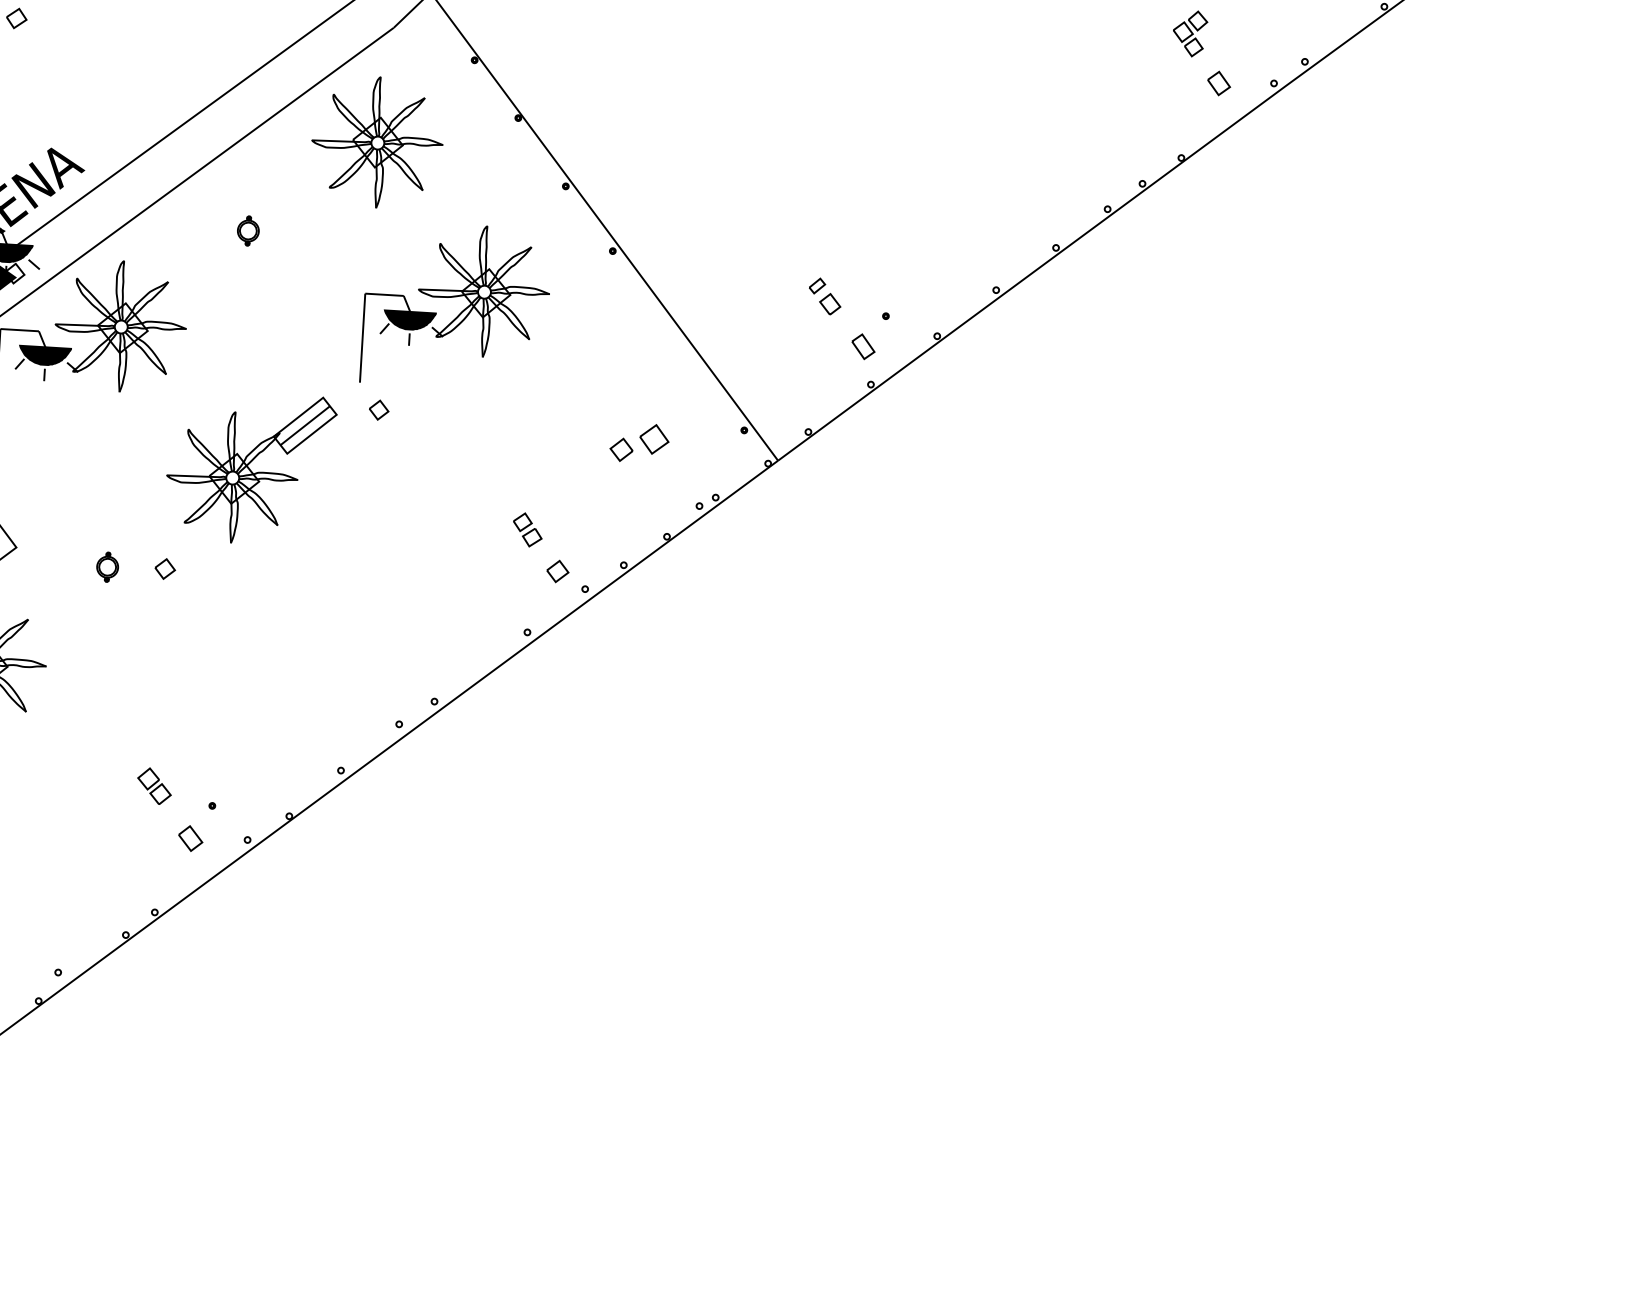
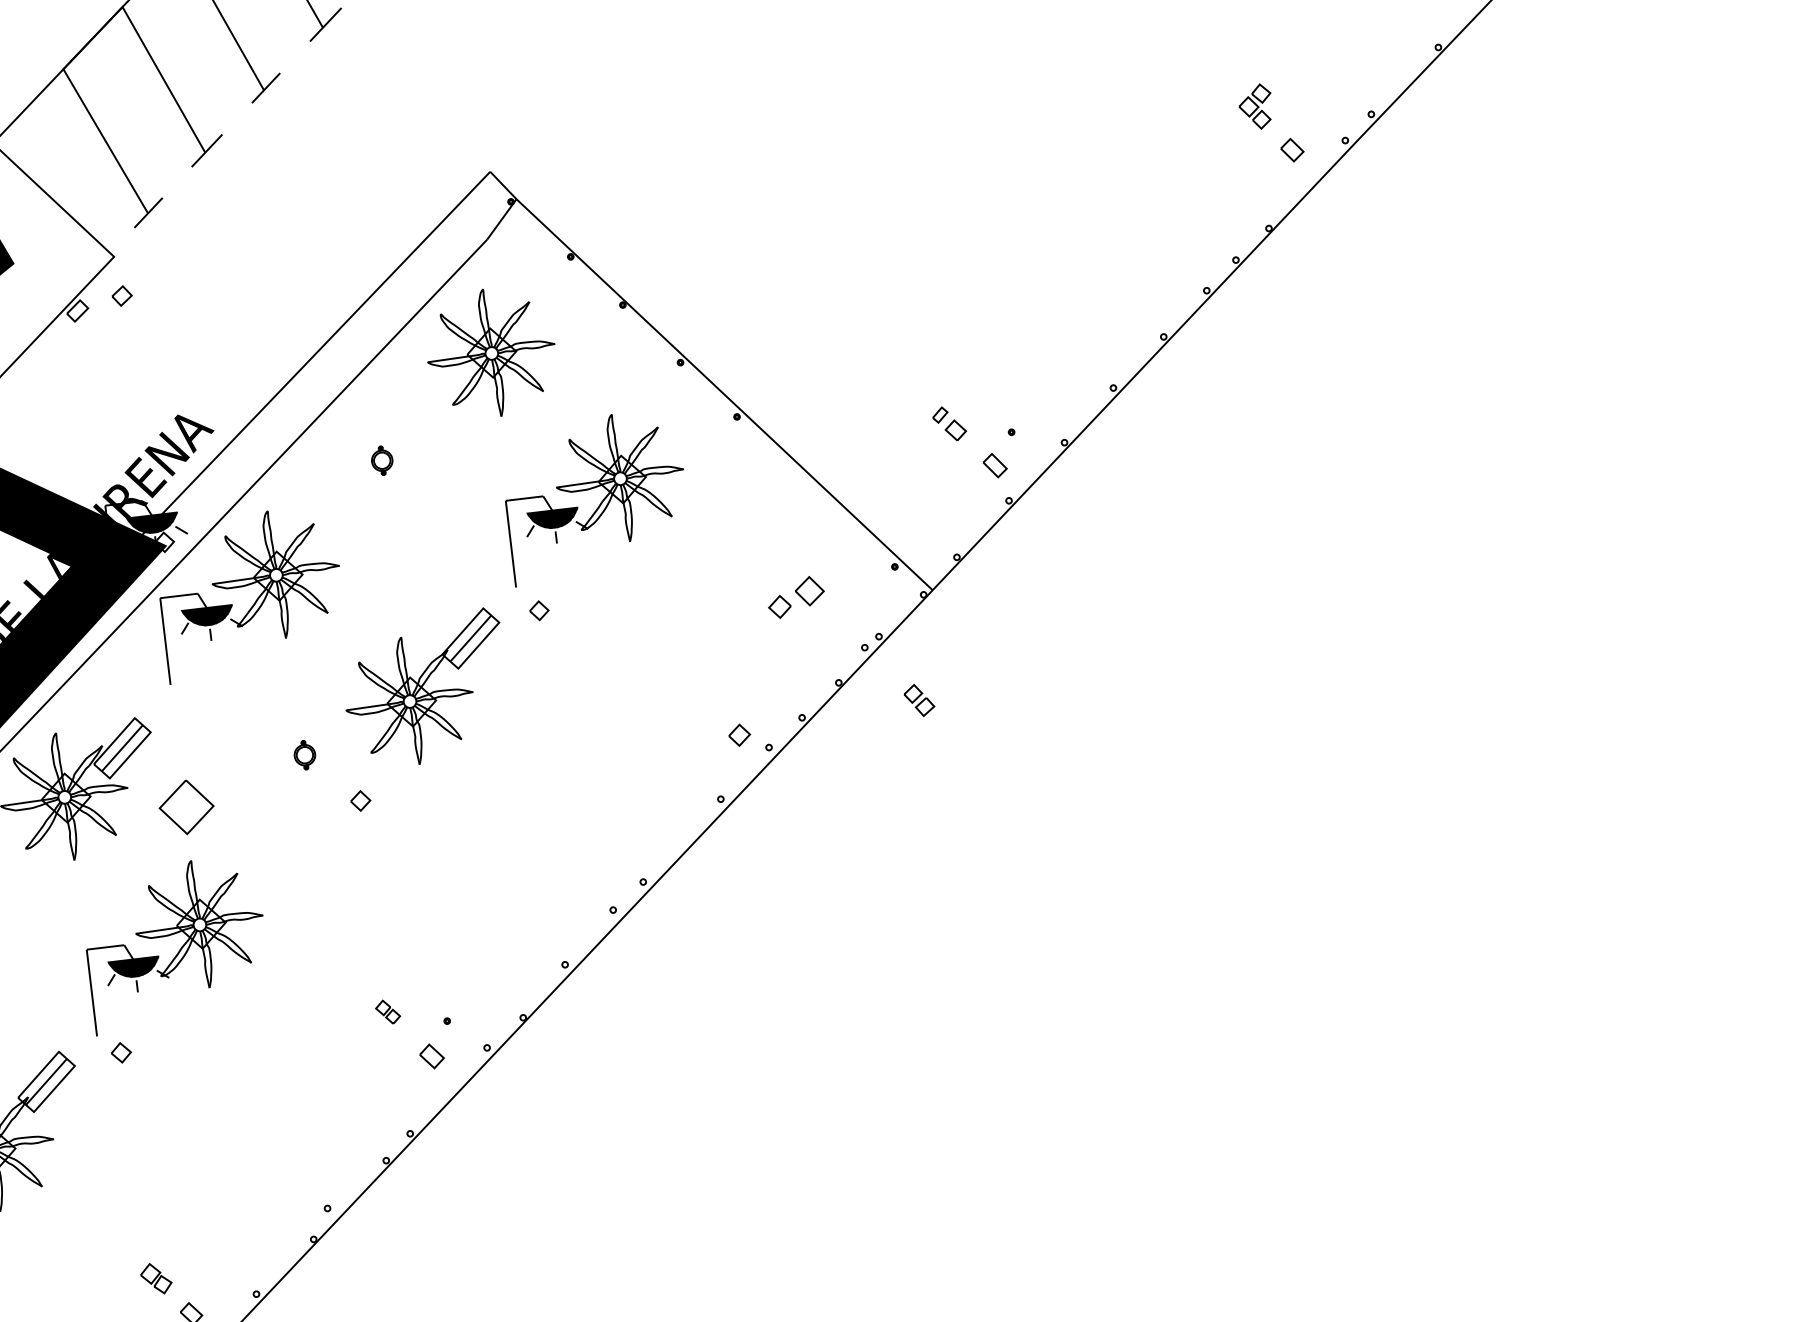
part: (527, 530) -> (919, 700), moved
part: (107, 567) -> (304, 755), moved
part: (154, 785) -> (387, 1011), size x0.7

